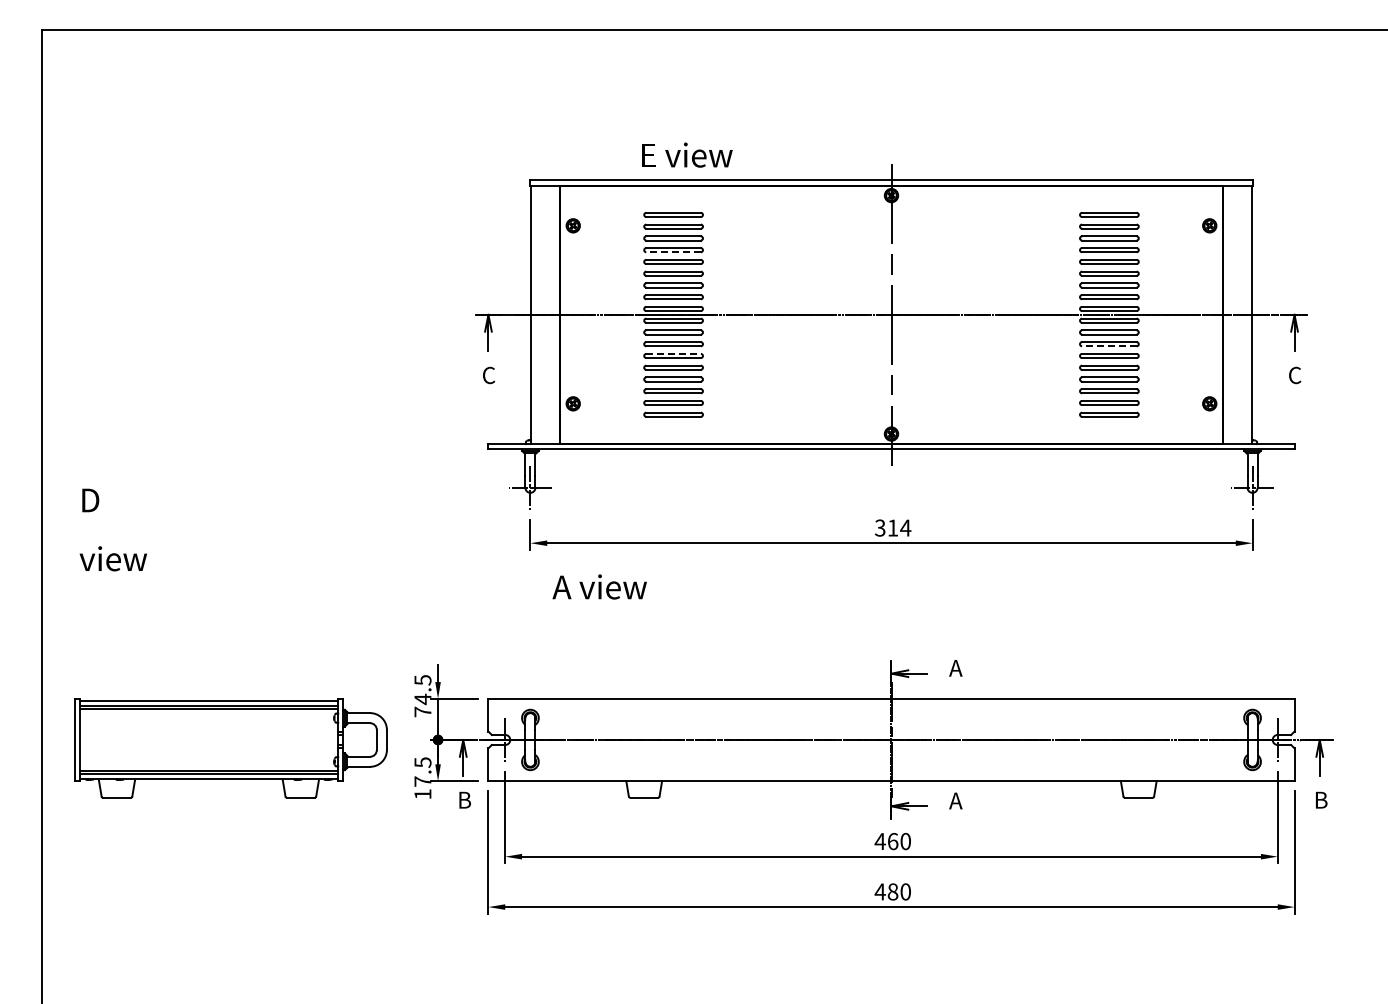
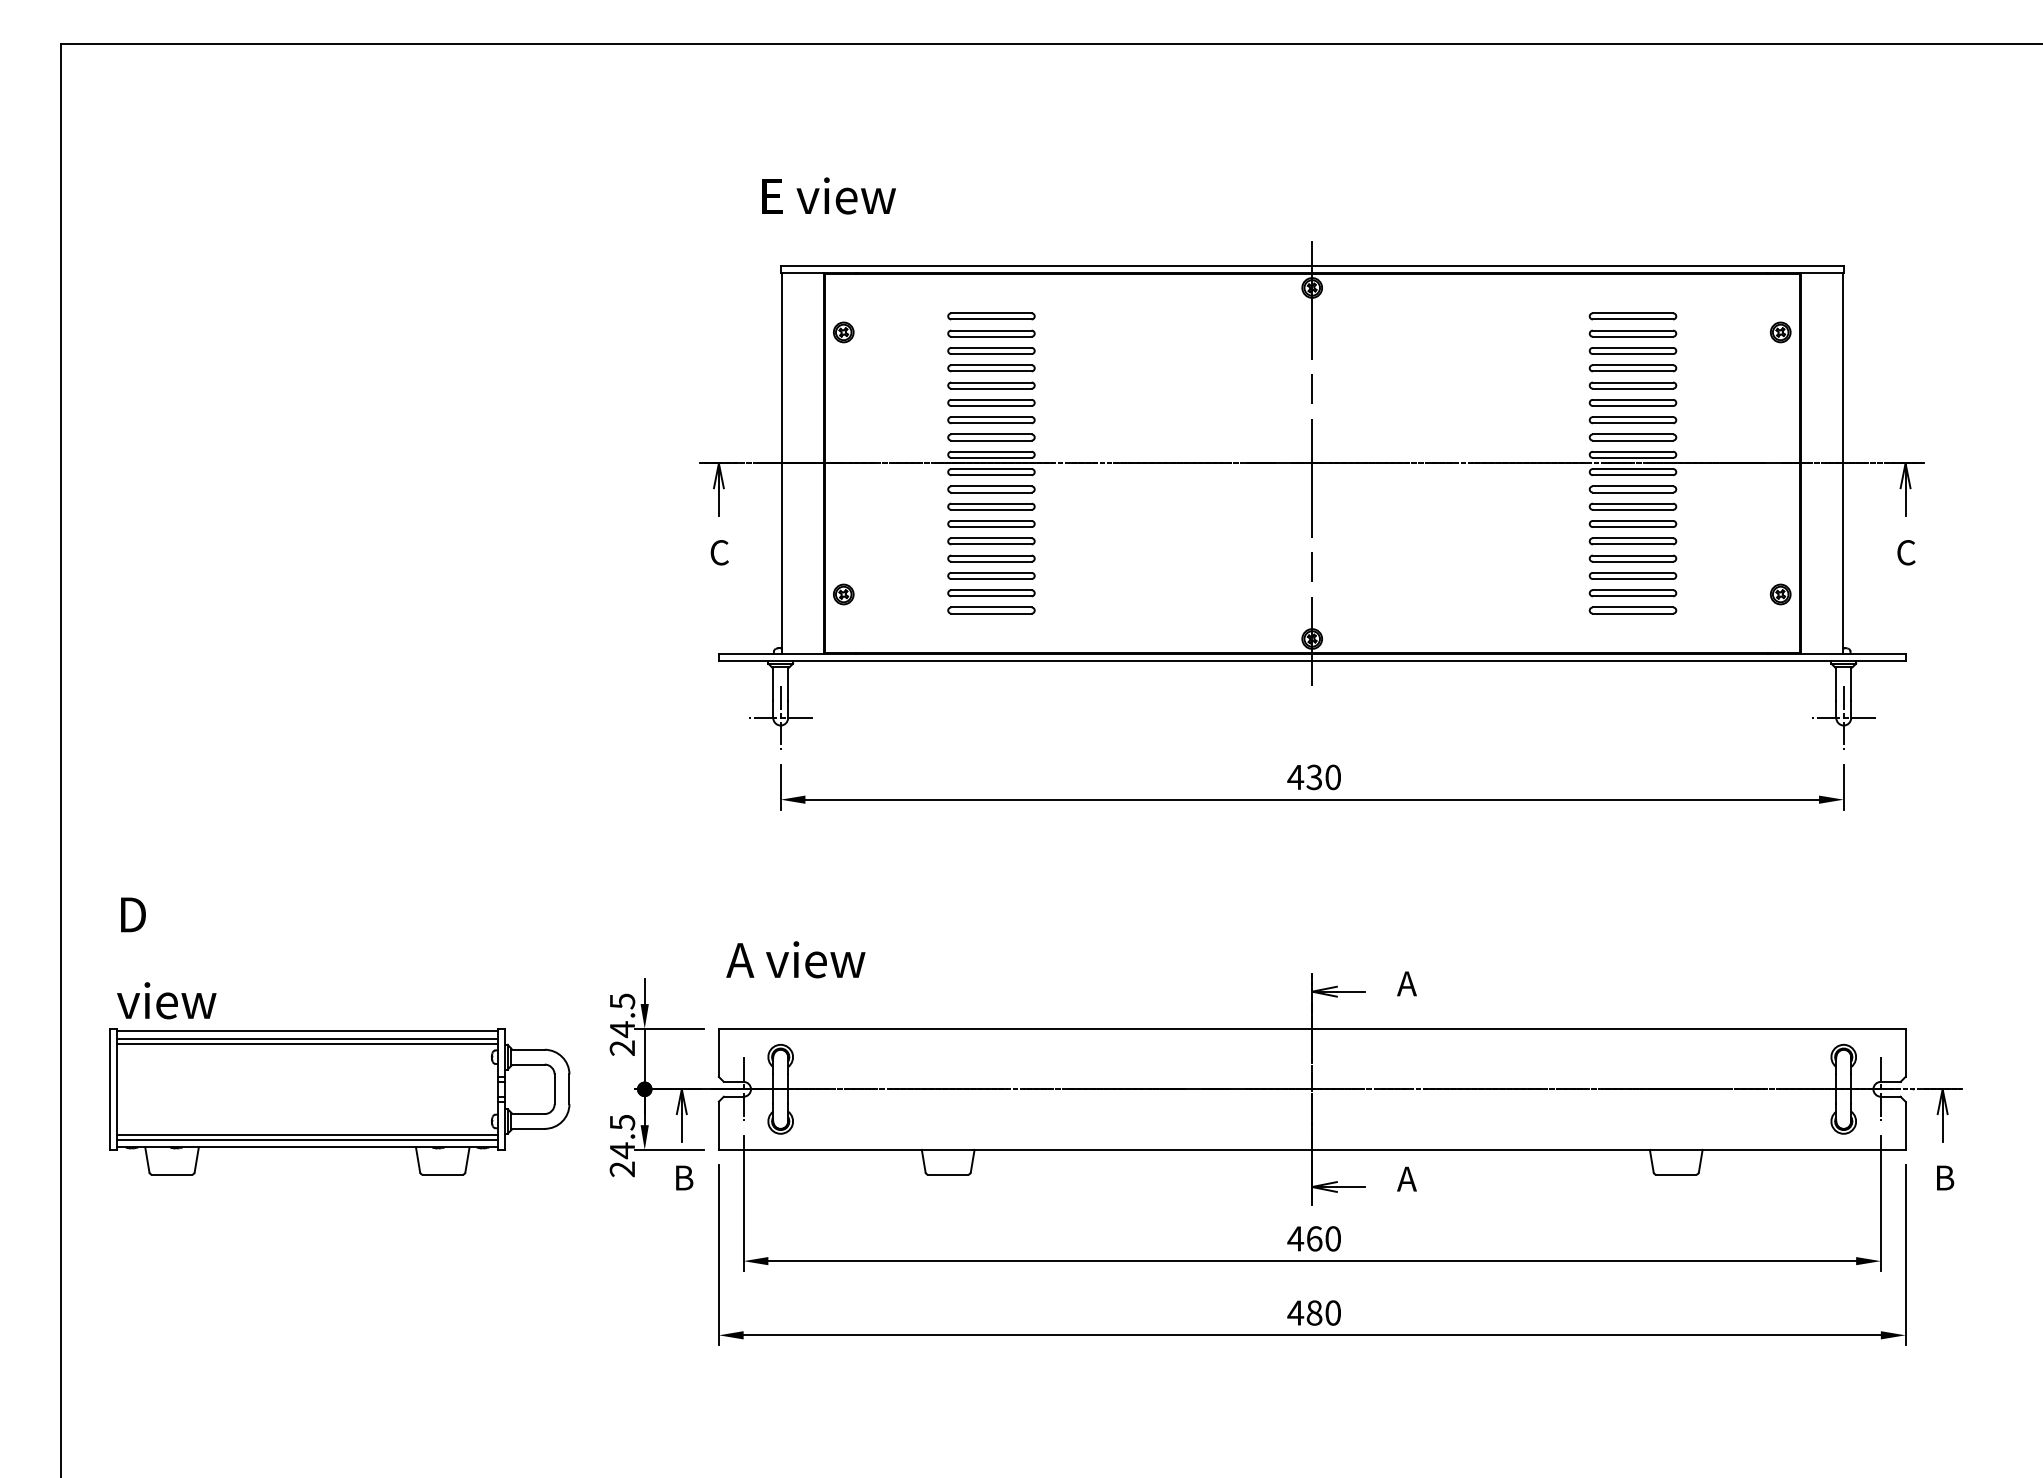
text: (687, 154) -> (829, 195), moved
line: (673, 252) -> (991, 371), dashed -> solid
line: (1108, 346) -> (1631, 510), dashed -> solid
line: (674, 353) -> (992, 520), dashed -> solid
text: (892, 527) -> (1313, 776), 314 -> 430
text: (112, 529) -> (165, 957), moved
text: (599, 586) -> (795, 959), moved
text: (422, 711) -> (621, 1047), 74.5 -> 24.5
text: (422, 787) -> (621, 1159), 17.5 -> 24.5

